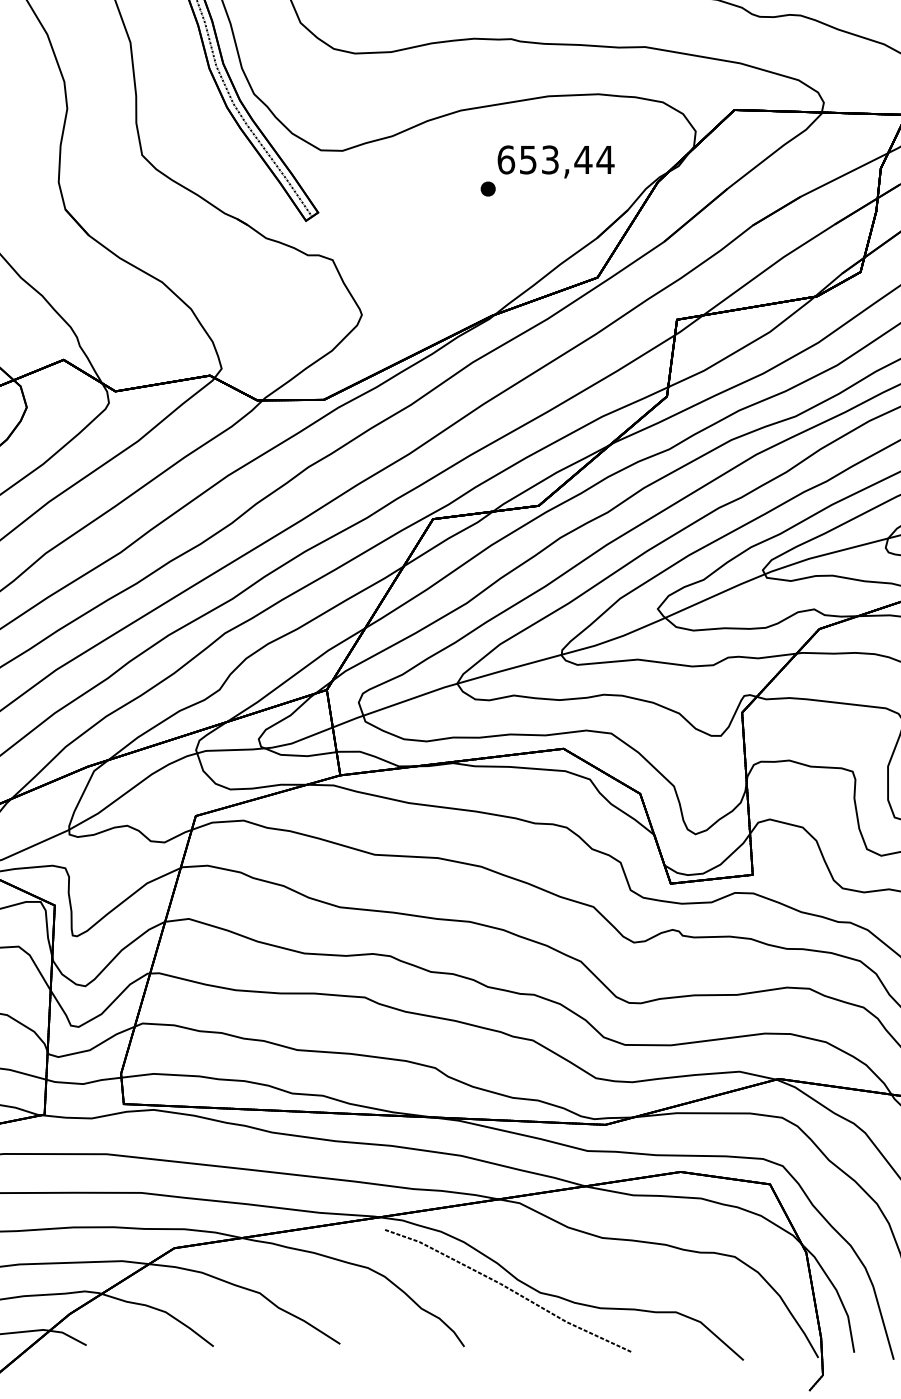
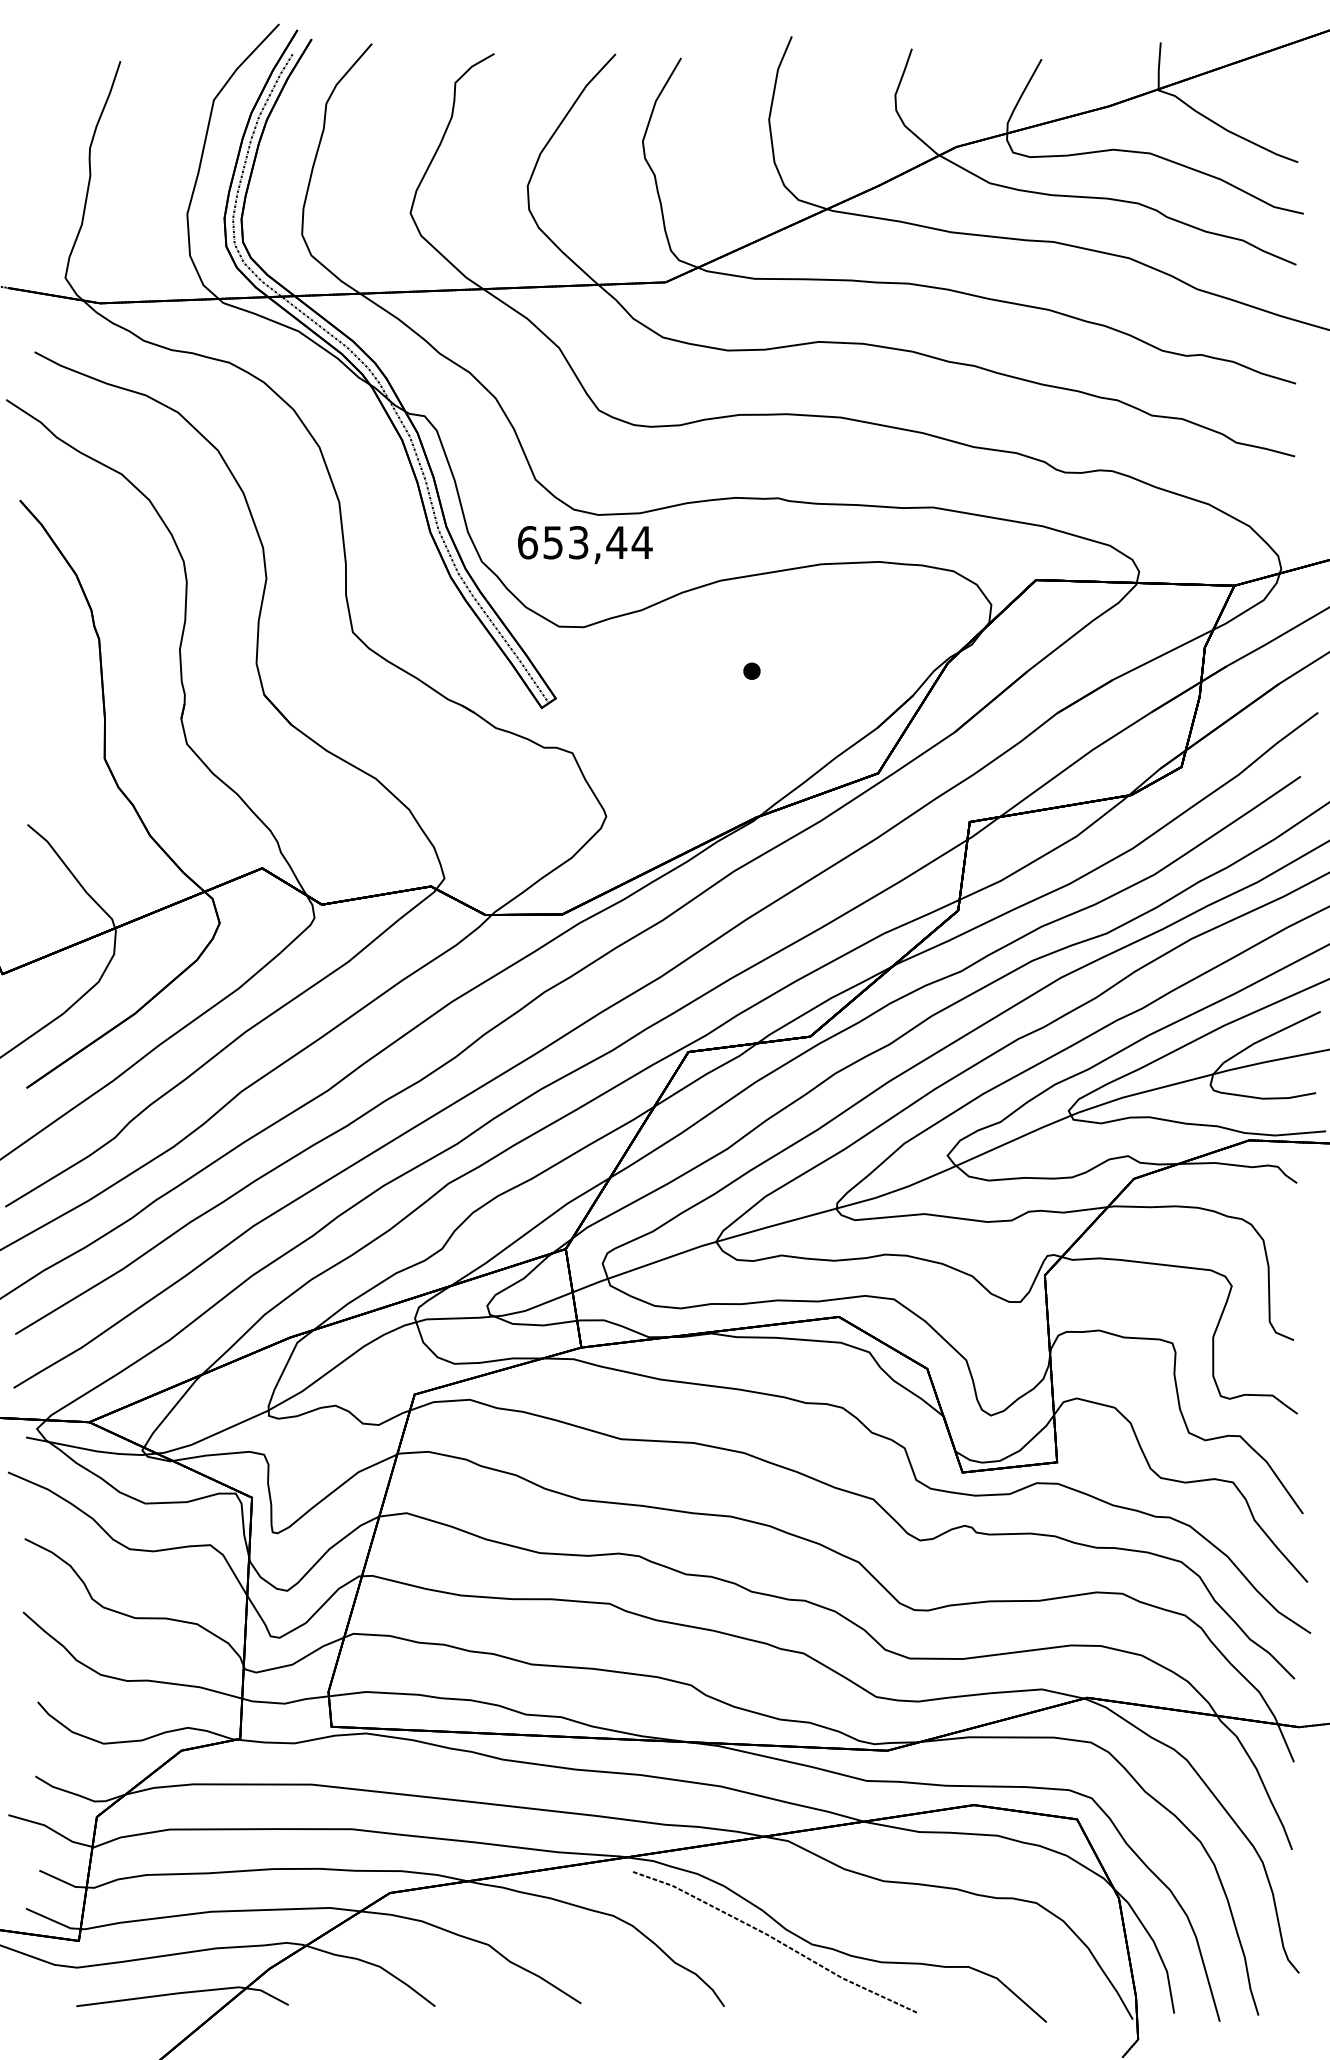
text: (556, 161) -> (585, 544), moved

